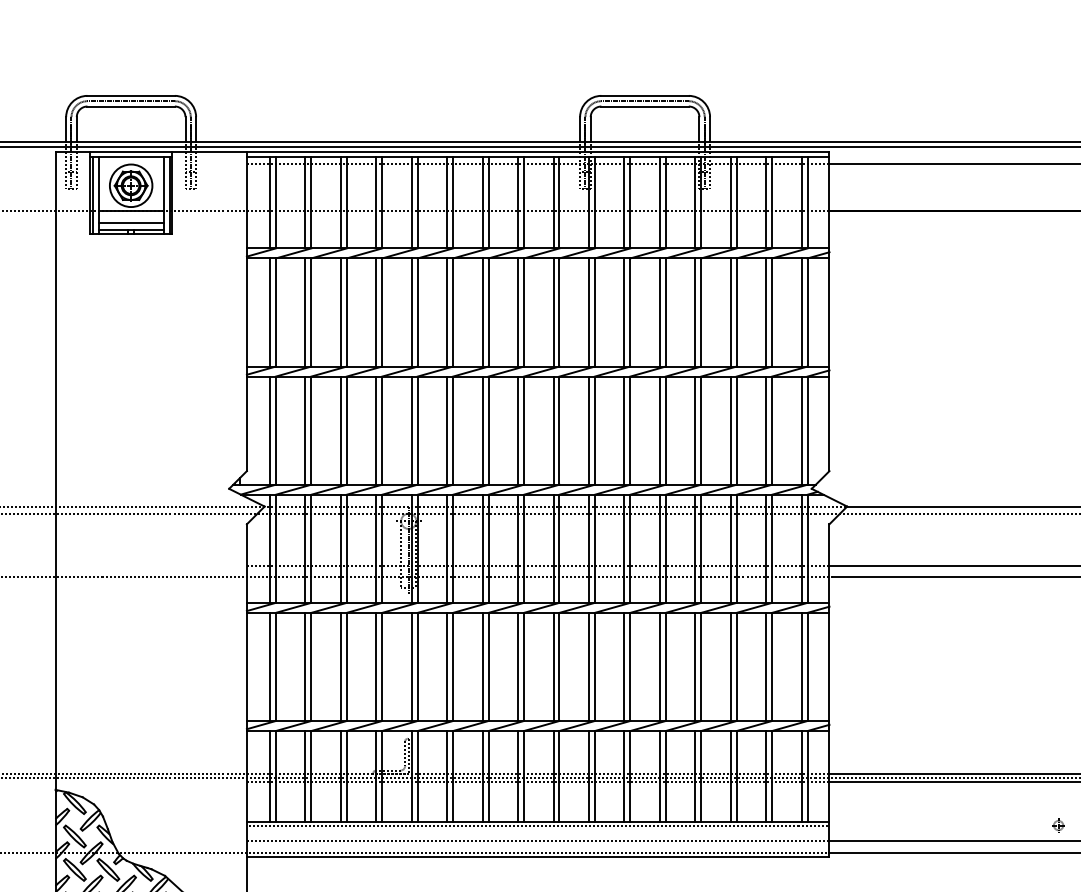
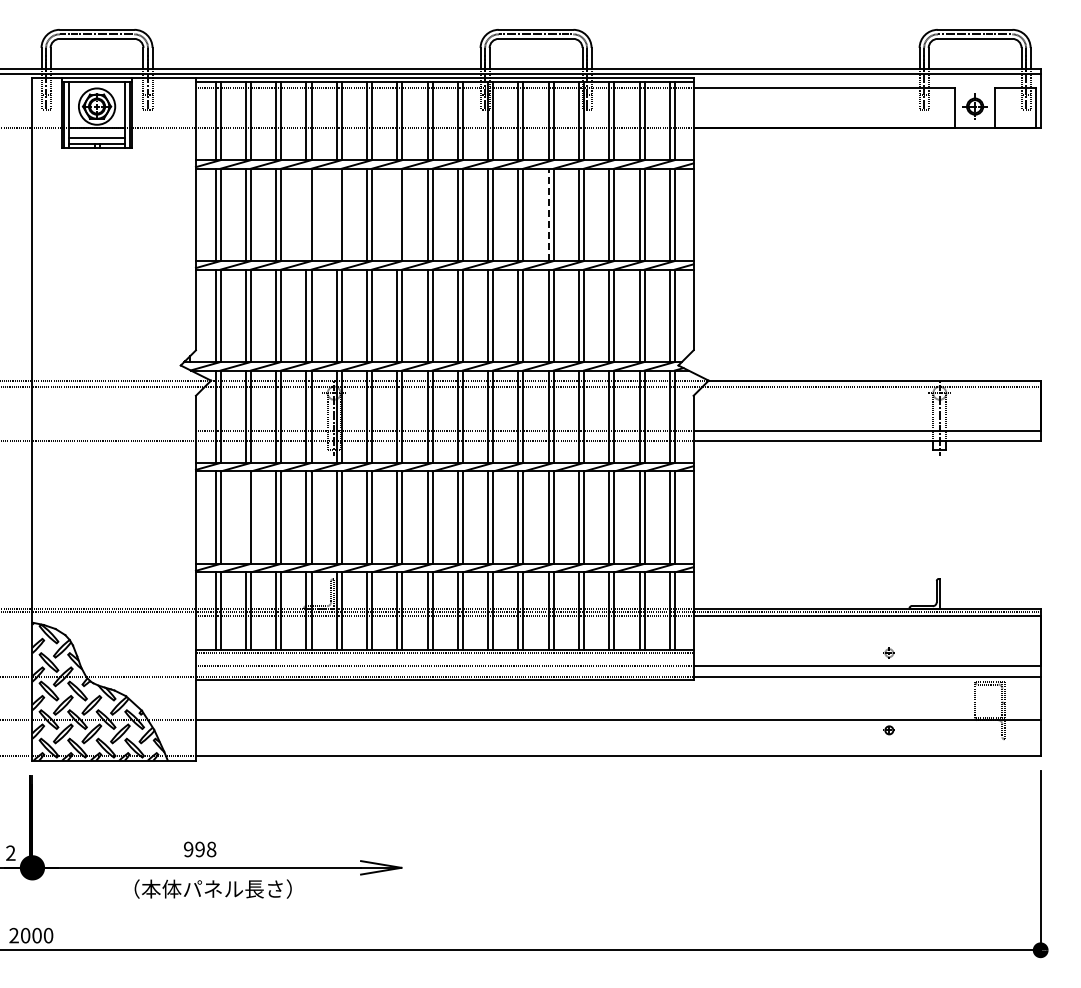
line: (376, 312) -> (306, 214), removed
line: (411, 312) -> (336, 214), removed
line: (482, 312) -> (397, 214), removed
line: (659, 312) -> (548, 214), solid -> dashed
line: (304, 666) -> (245, 517), removed

